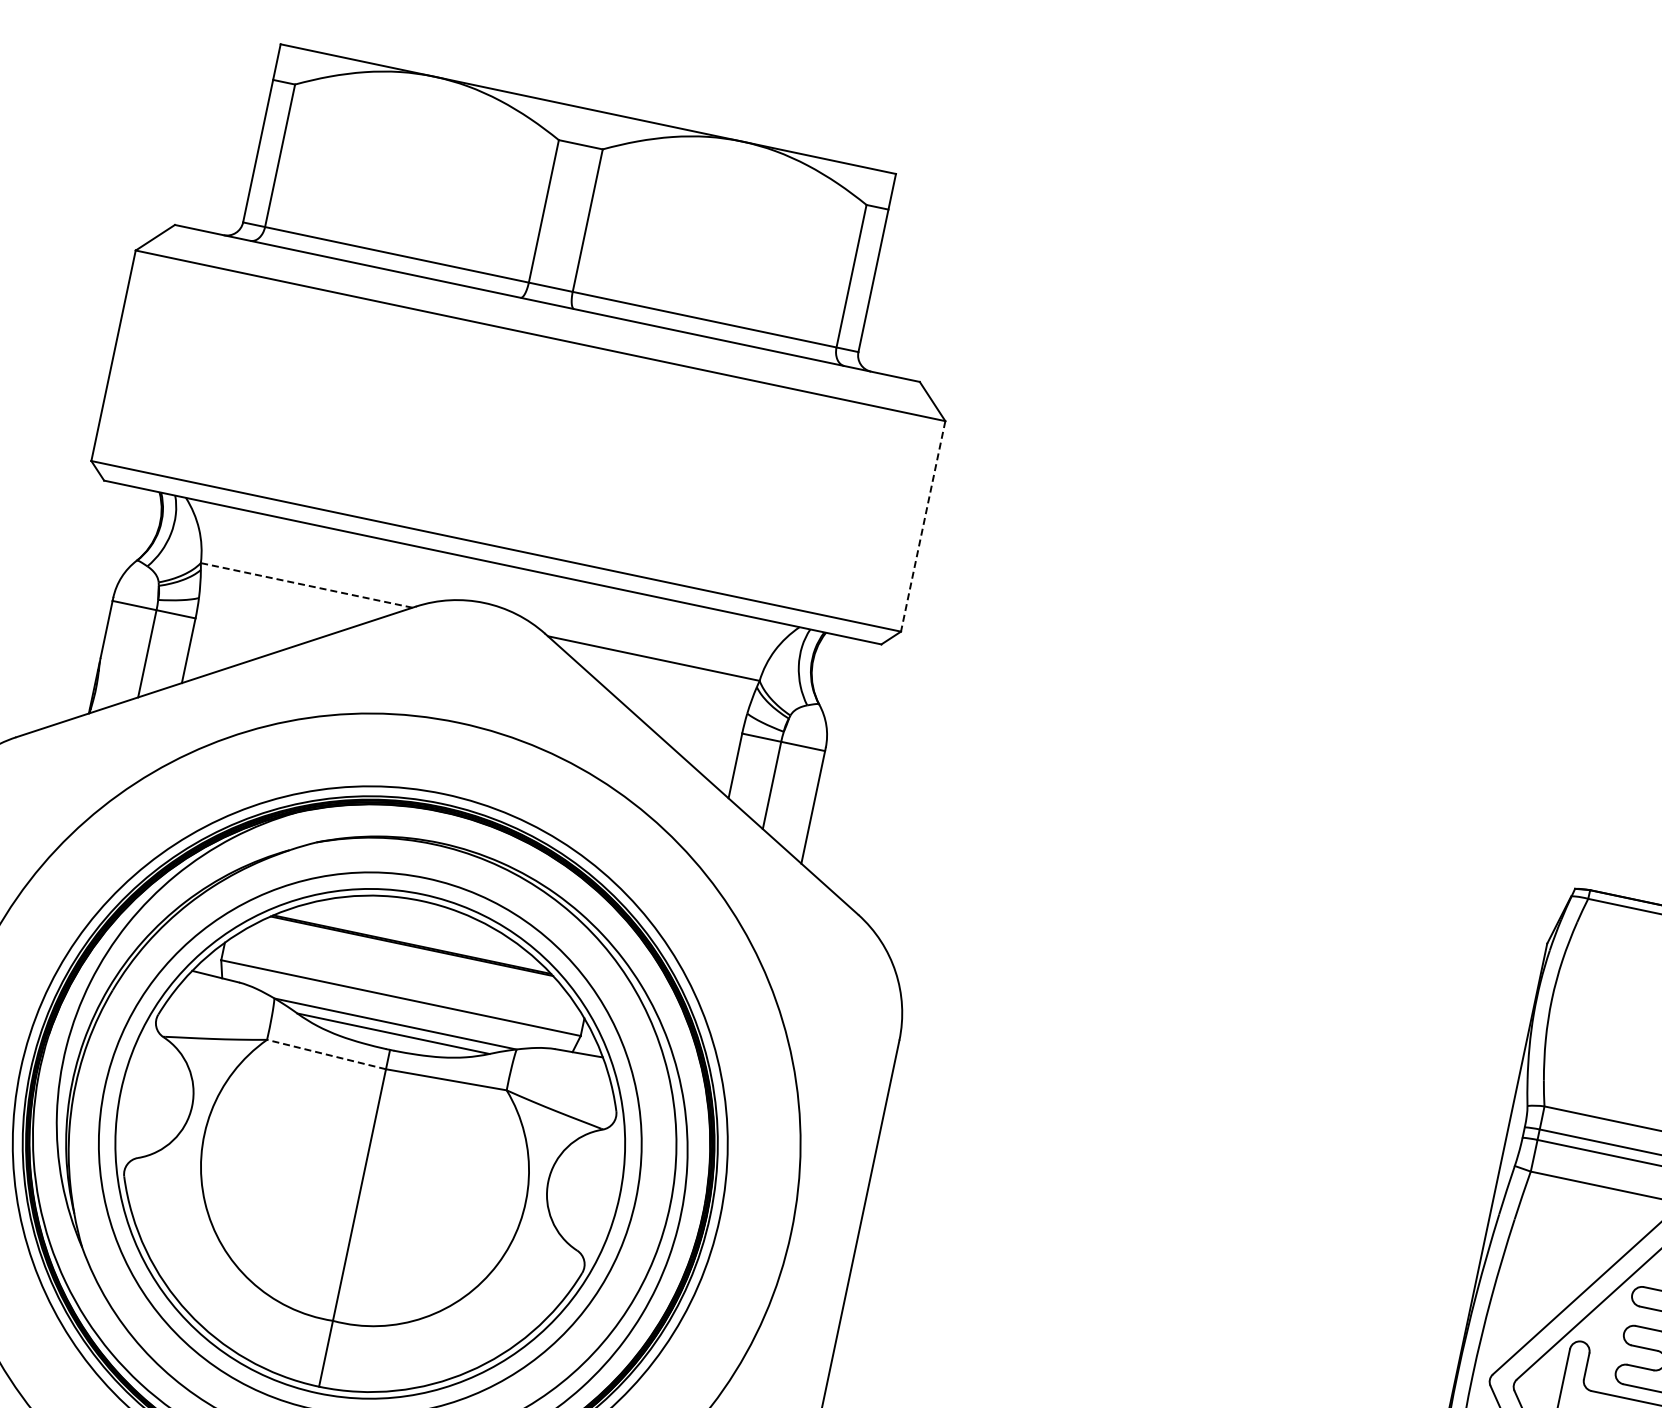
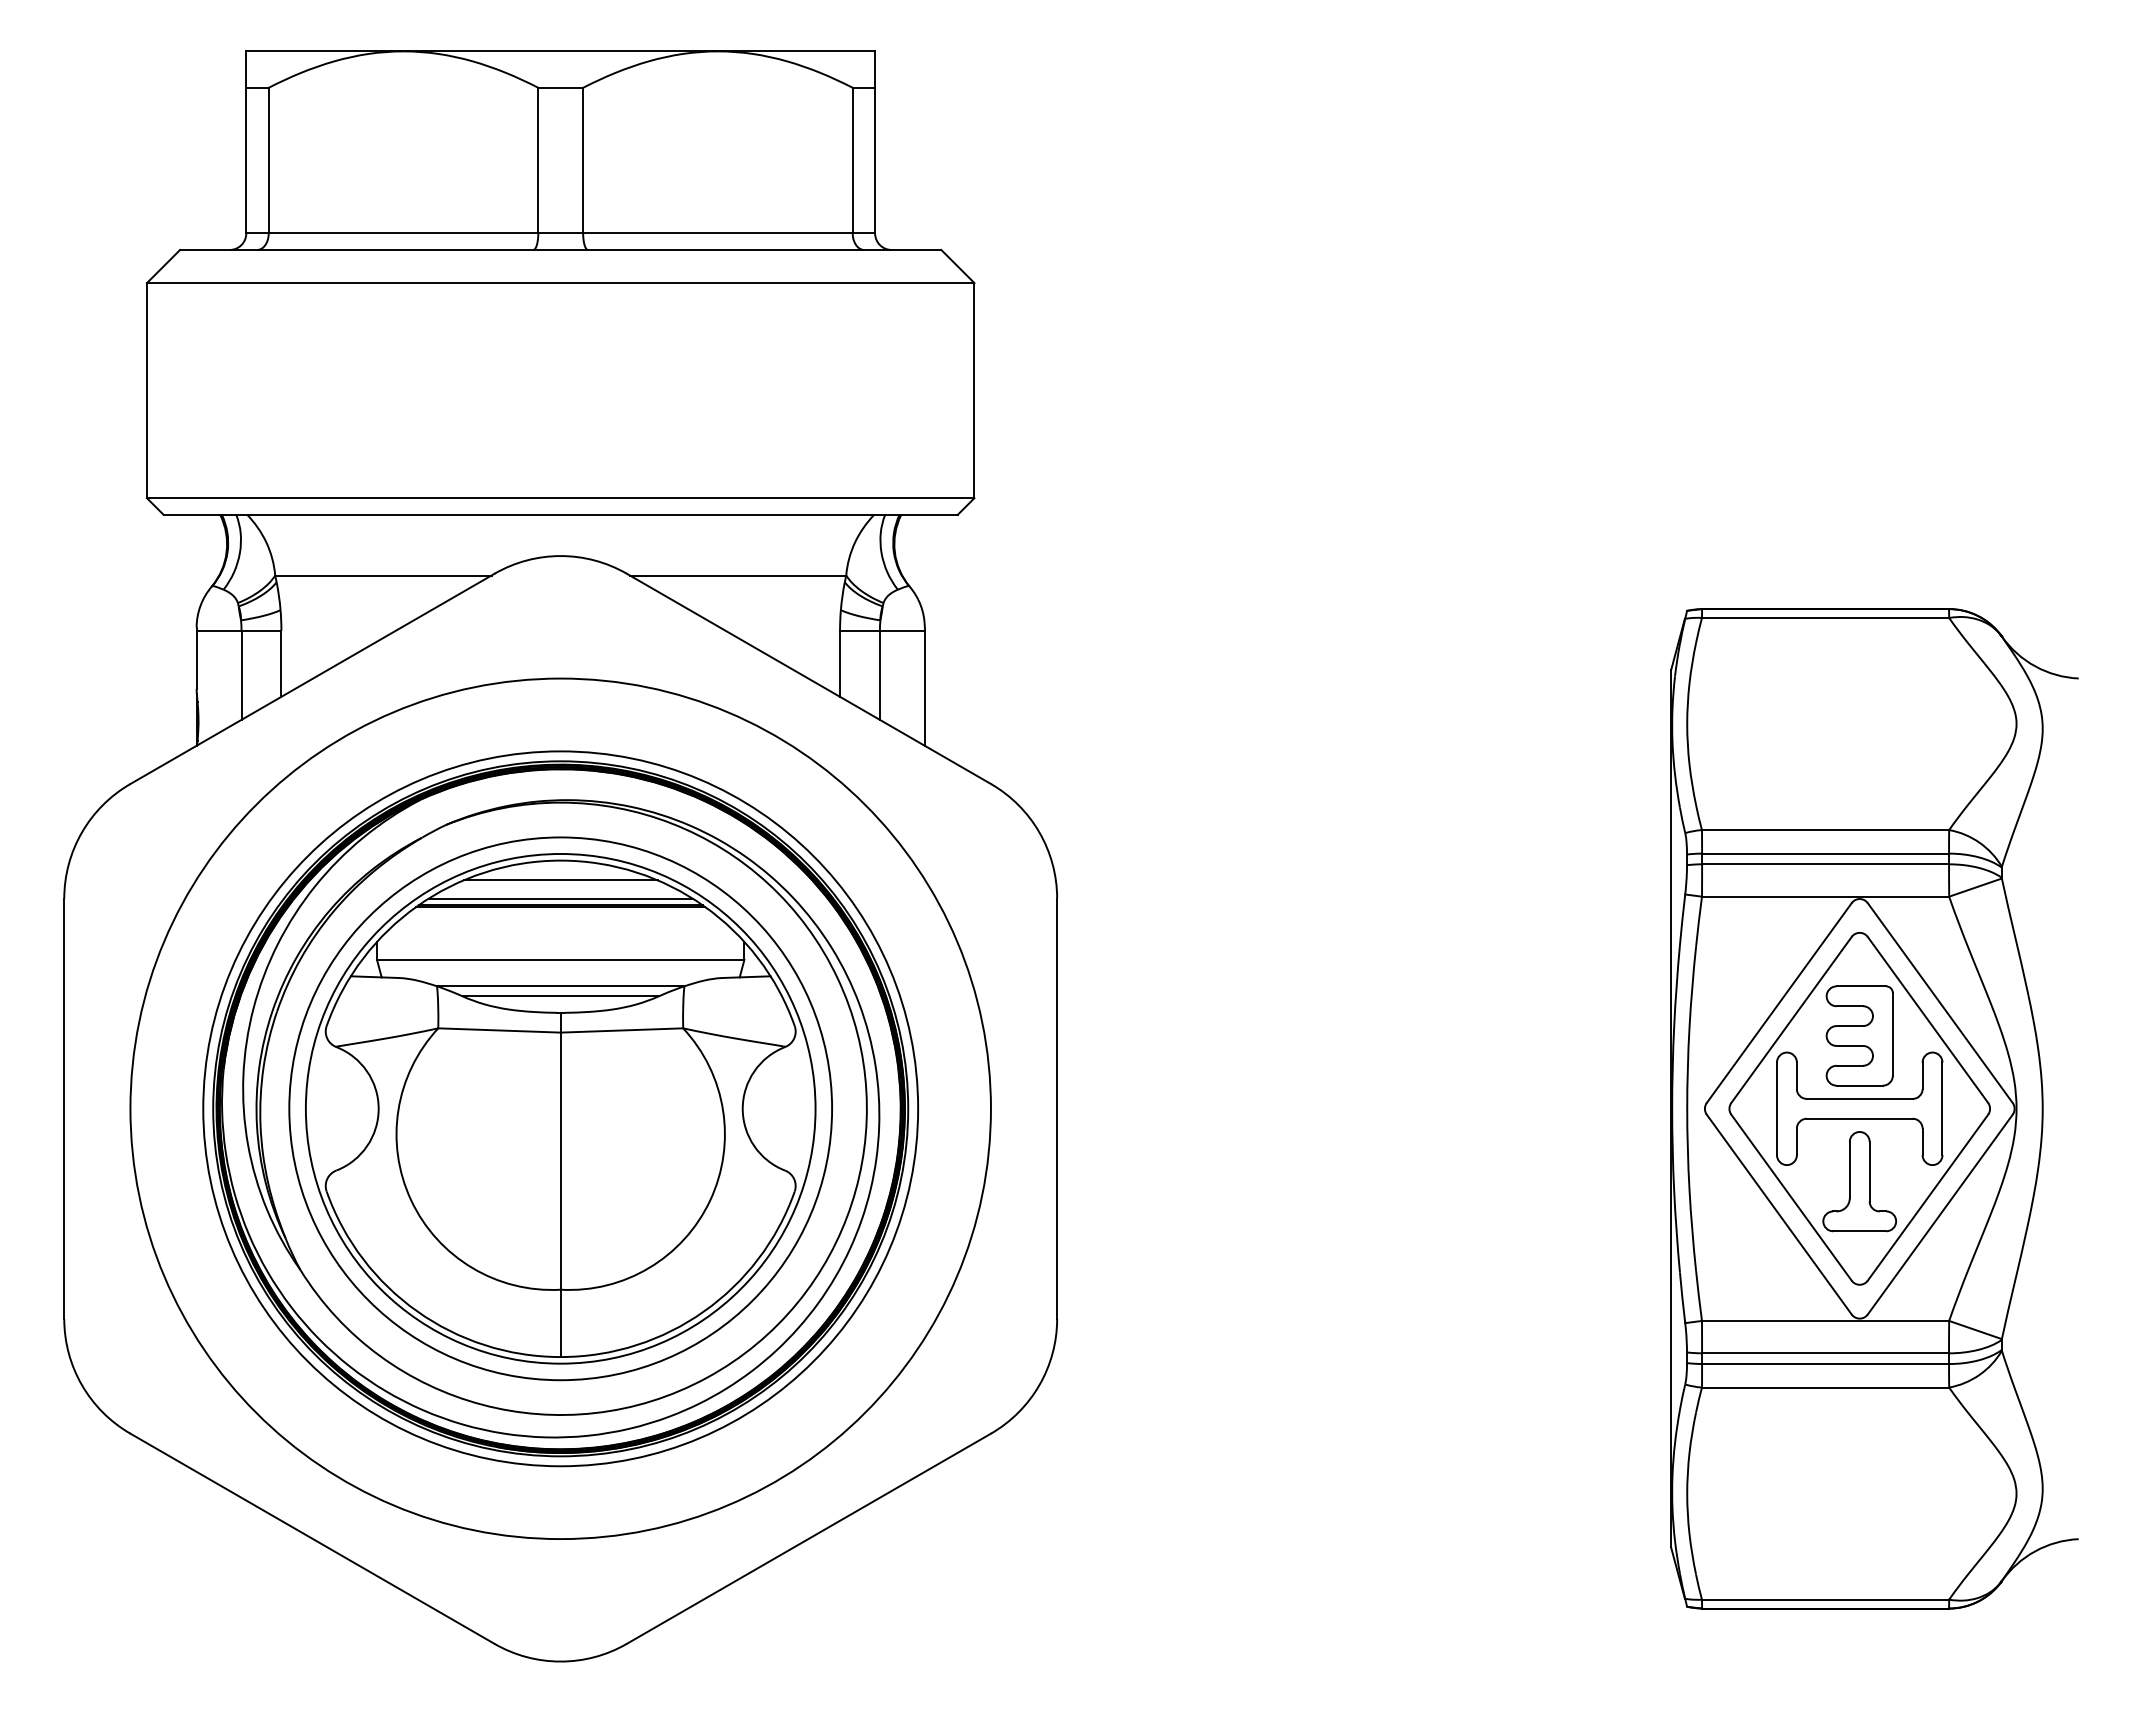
line: (923, 526) -> (974, 390), dashed -> solid
line: (305, 585) -> (382, 575), dashed -> solid
line: (417, 920) -> (560, 880), added
line: (413, 937) -> (560, 898), added
line: (326, 1054) -> (499, 1030), dashed -> solid

